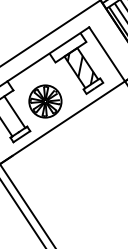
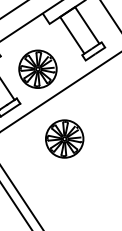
hatch: (80, 68) -> (78, 30), removed
part: (68, 161) -> (64, 139), added

